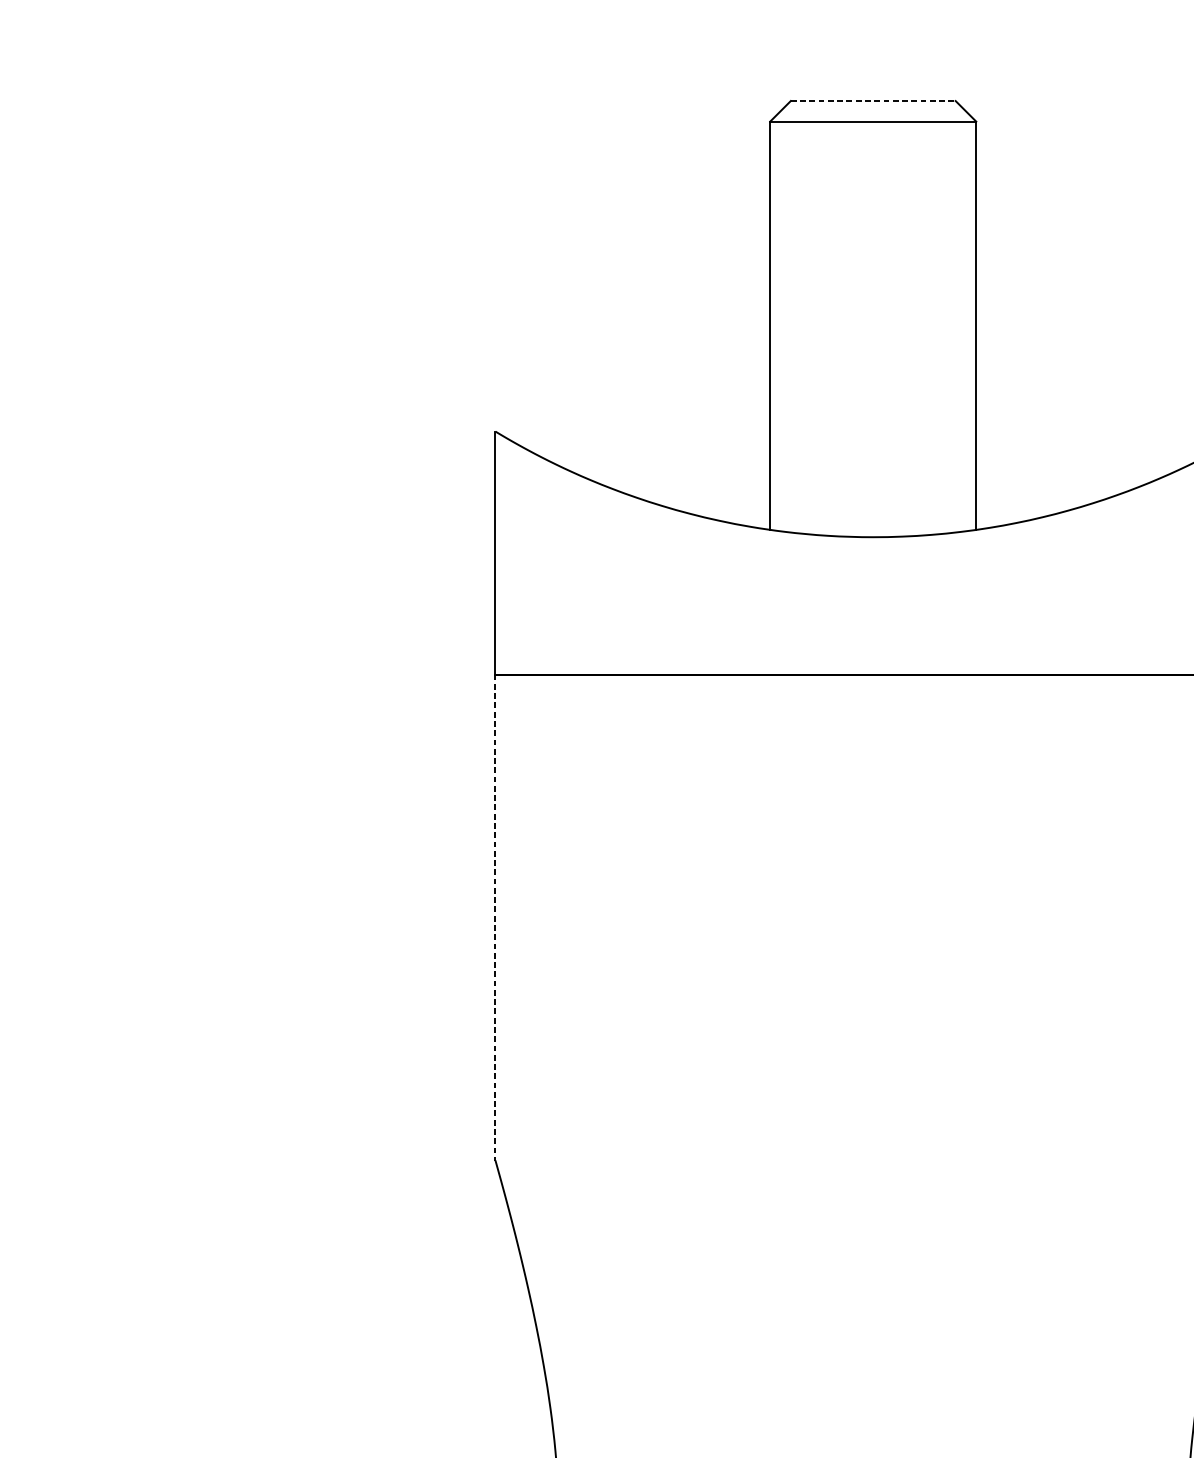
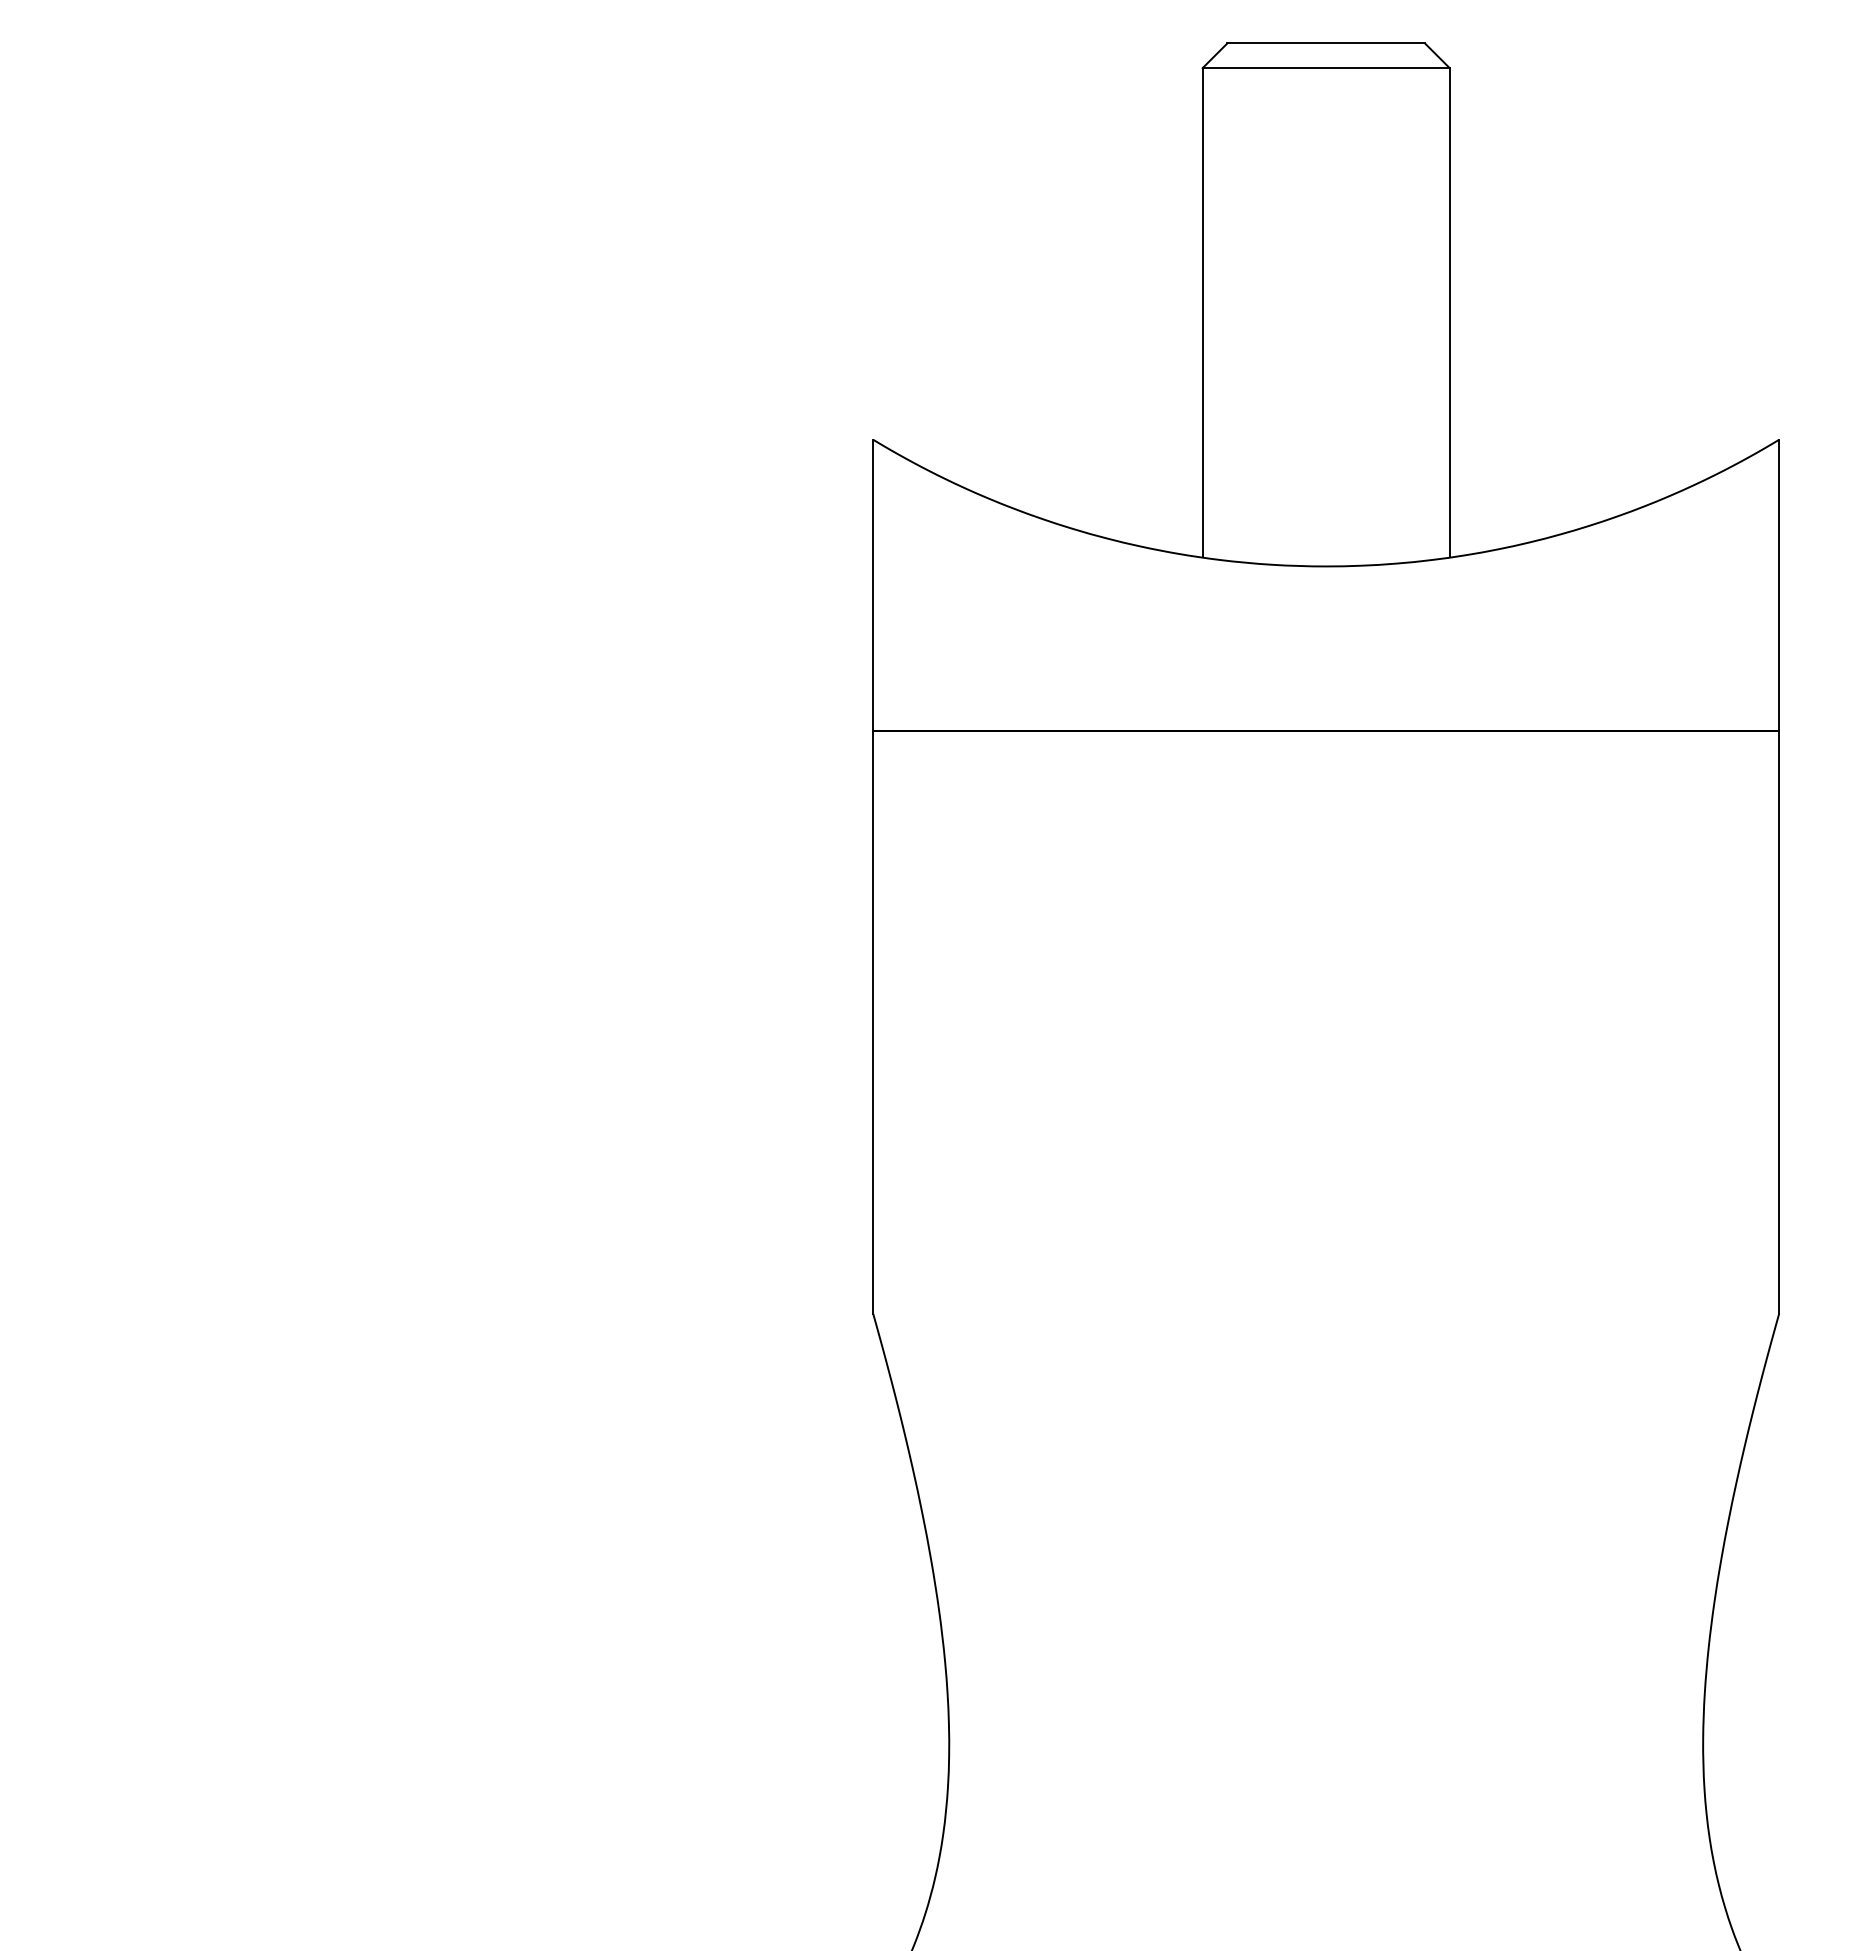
line: (873, 101) -> (1326, 43), dashed -> solid
line: (495, 918) -> (873, 1023), dashed -> solid

